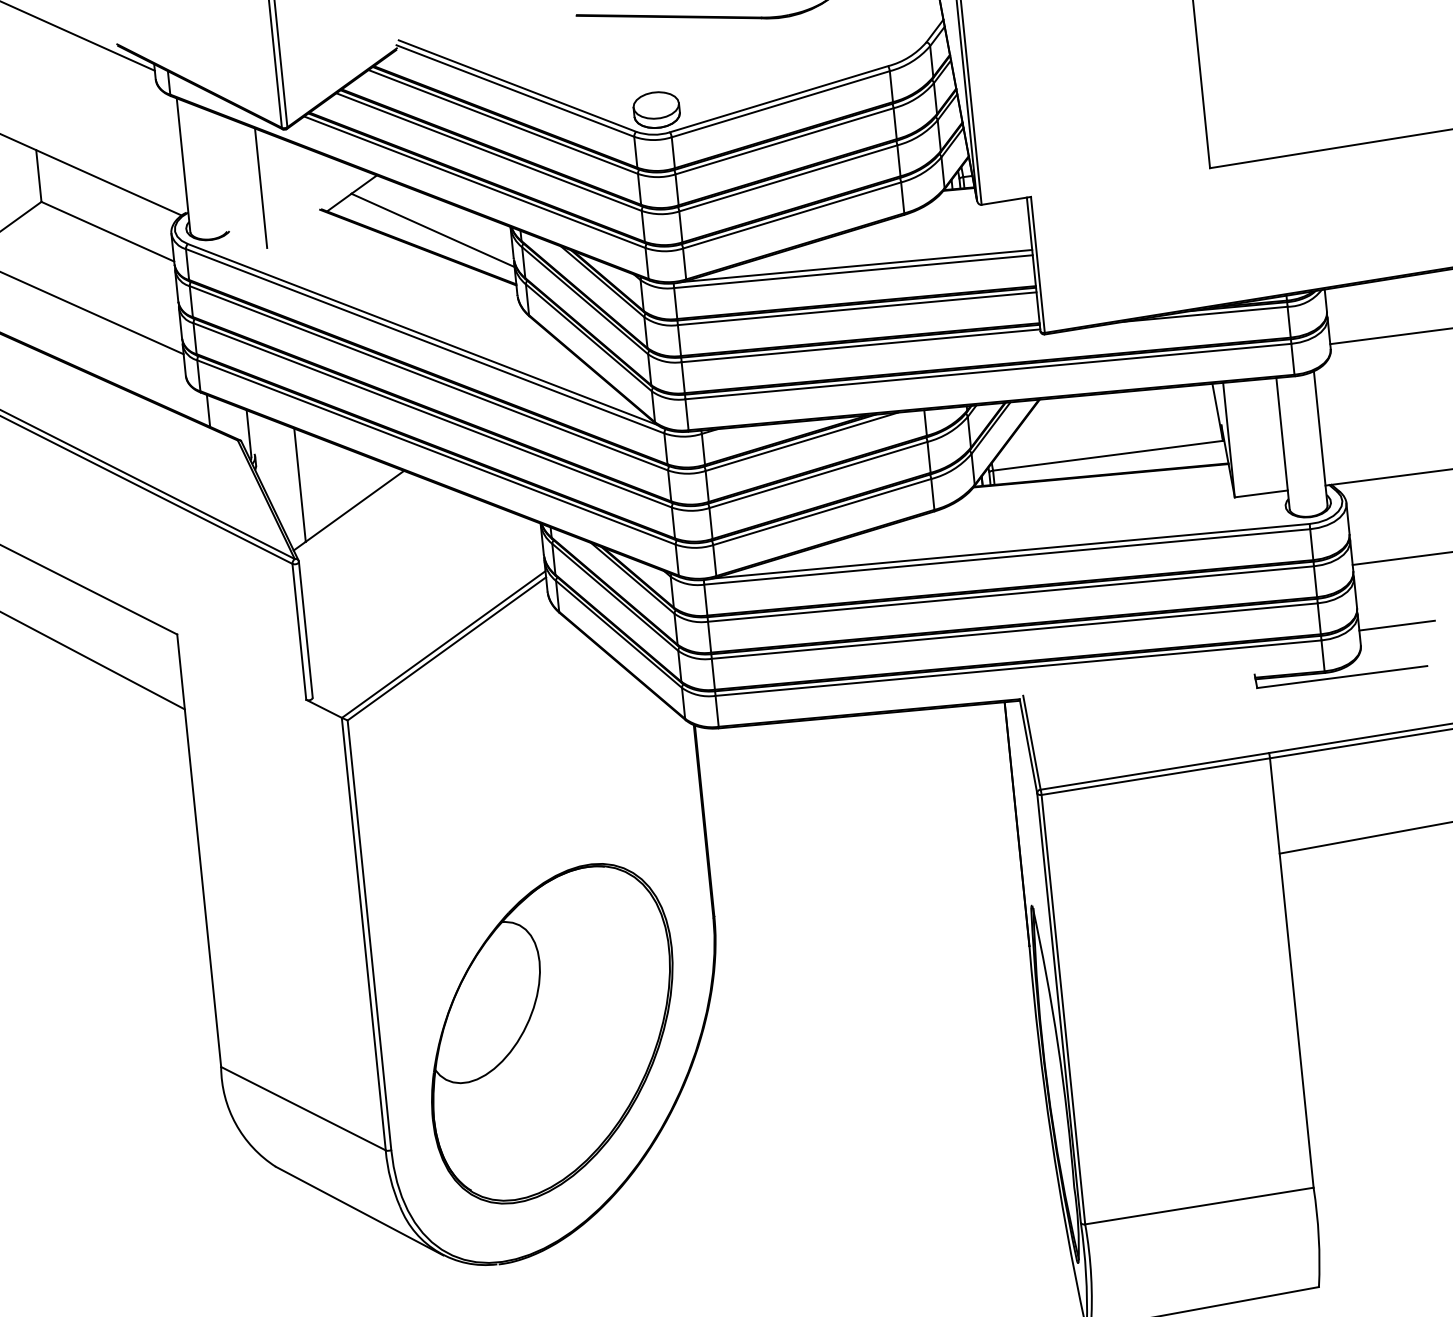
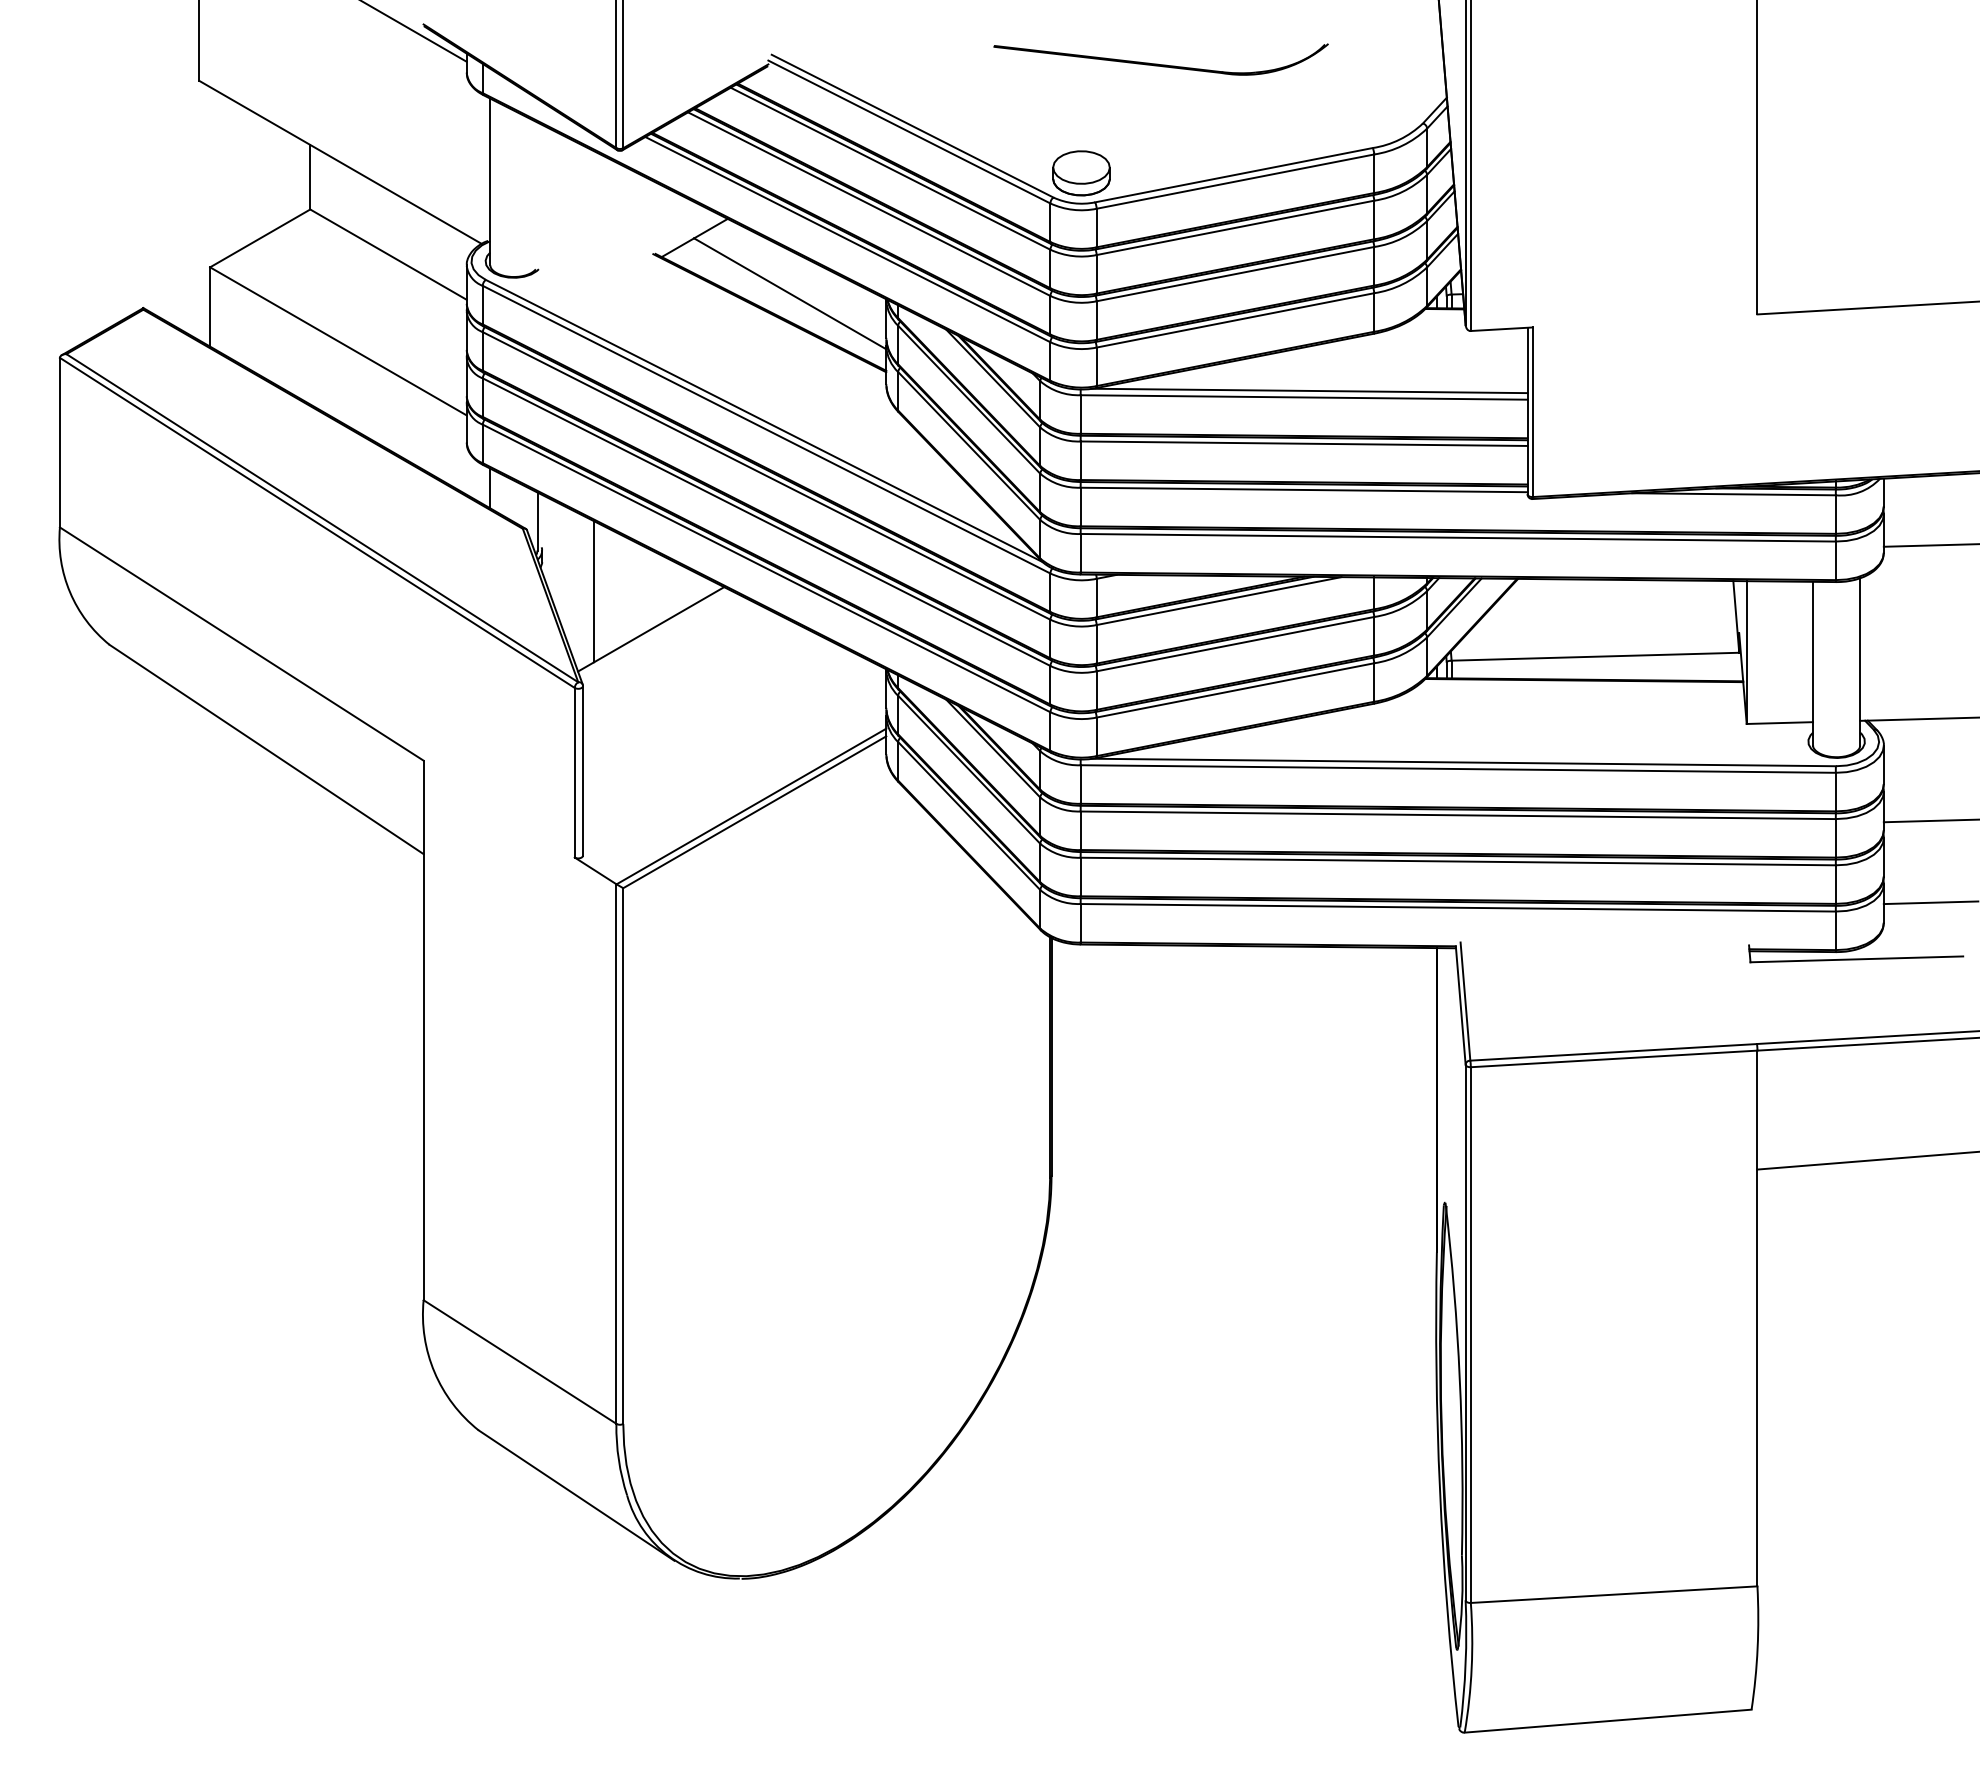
line: (261, 187) -> (583, 219), removed
part: (552, 1033) -> (836, 1300), removed

